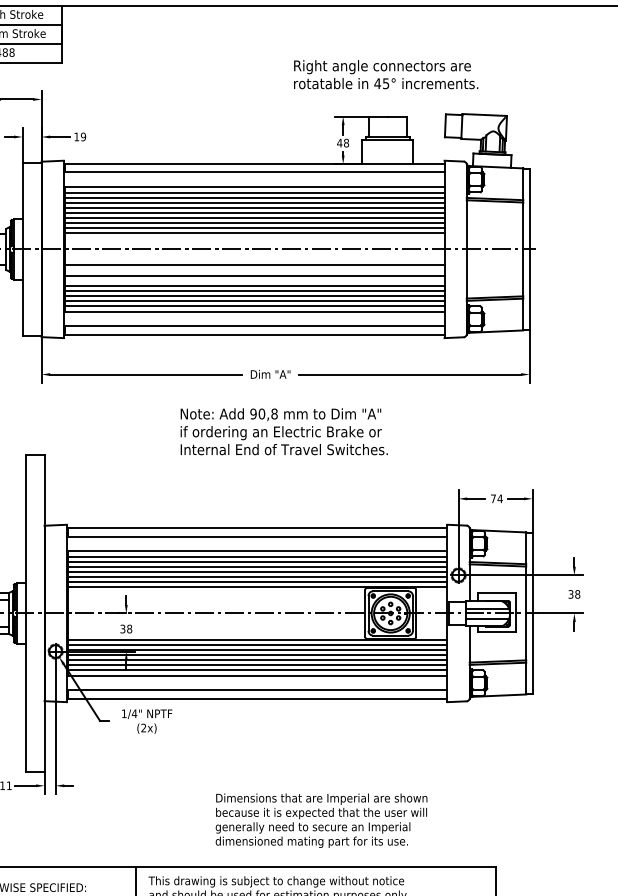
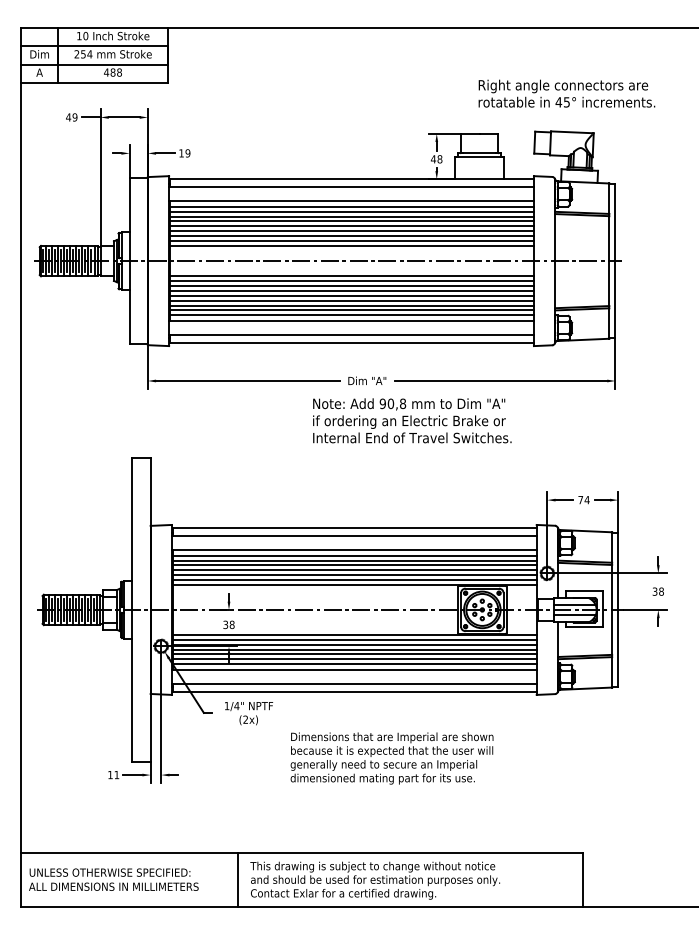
text: (385, 74) -> (566, 93), moved
line: (254, 270) -> (351, 281), added
line: (254, 281) -> (351, 291), added
text: (284, 431) -> (412, 420), moved
text: (320, 820) -> (391, 758), moved

